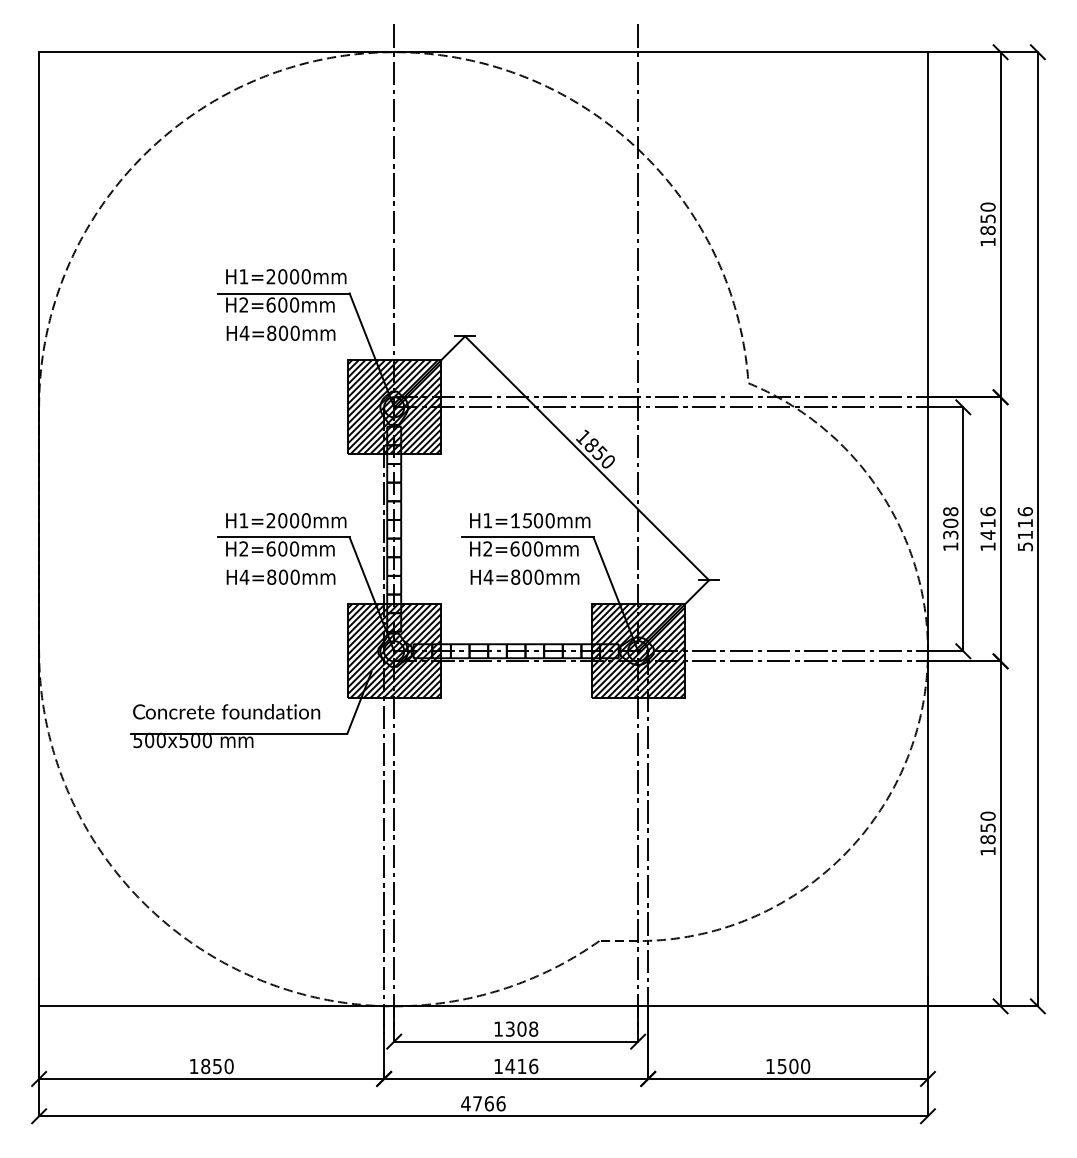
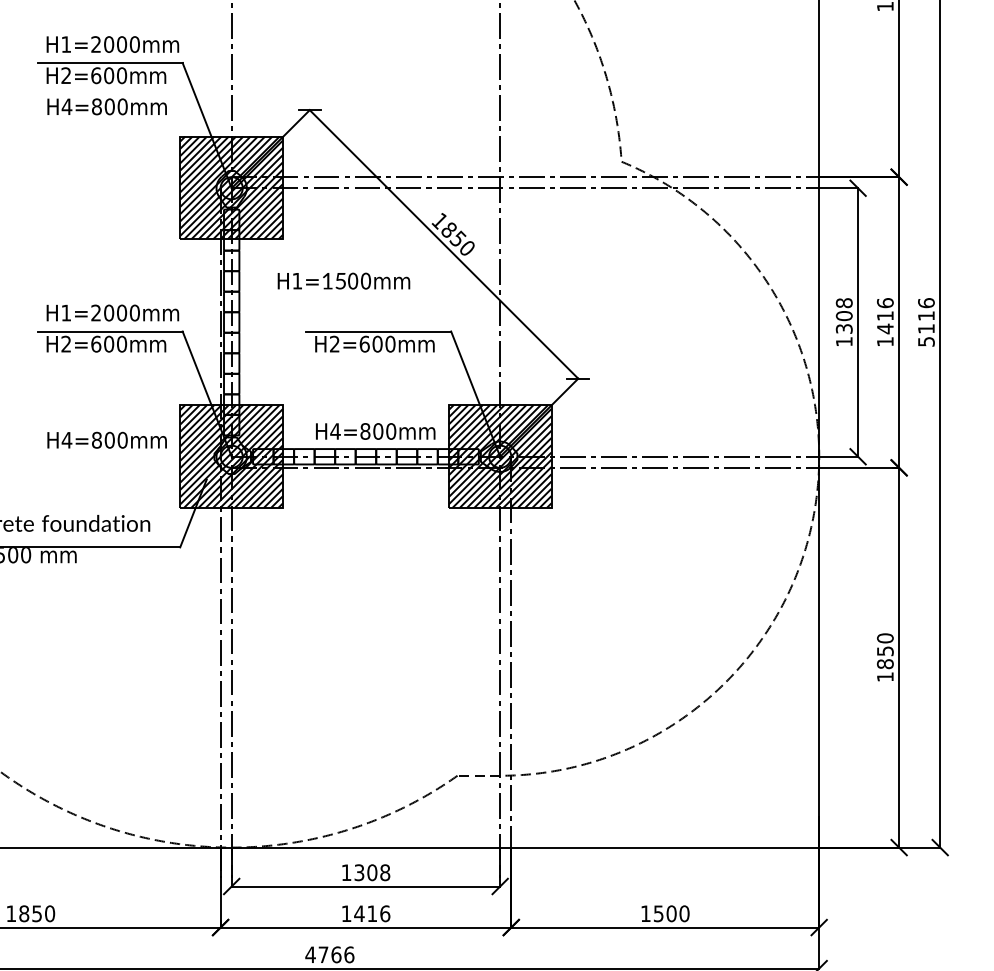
text: (530, 520) -> (344, 280), moved
text: (280, 576) -> (106, 439), moved
text: (524, 576) -> (375, 430), moved

